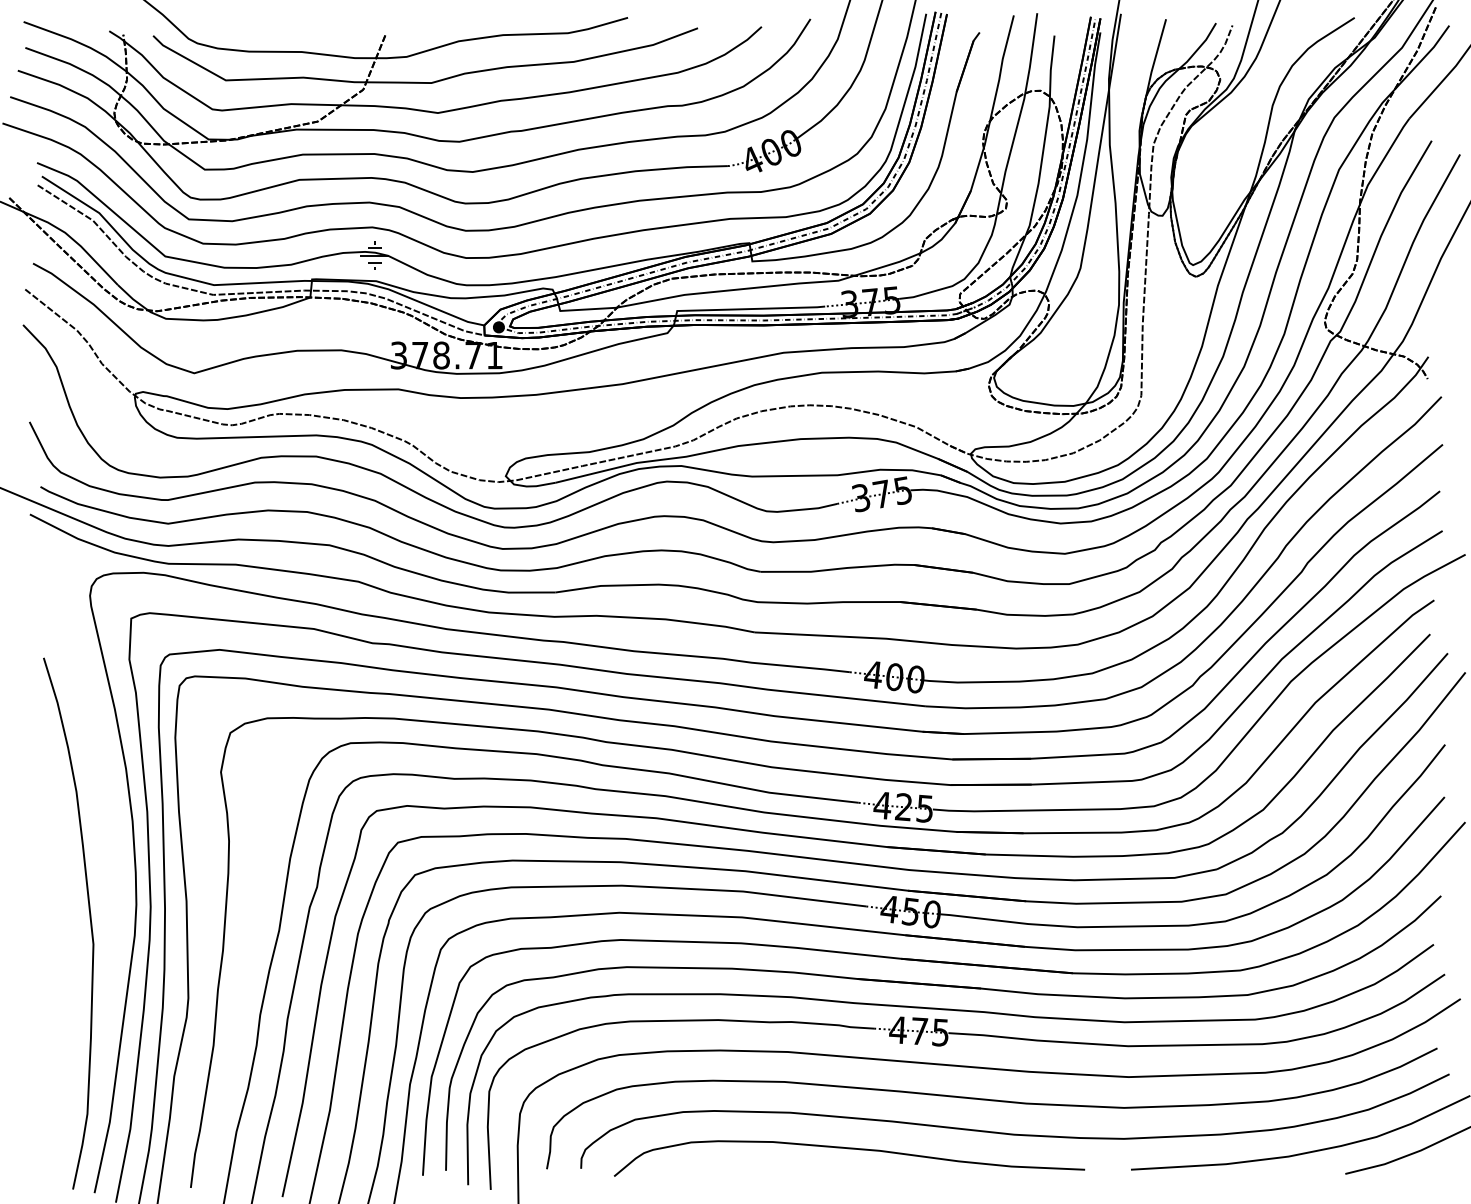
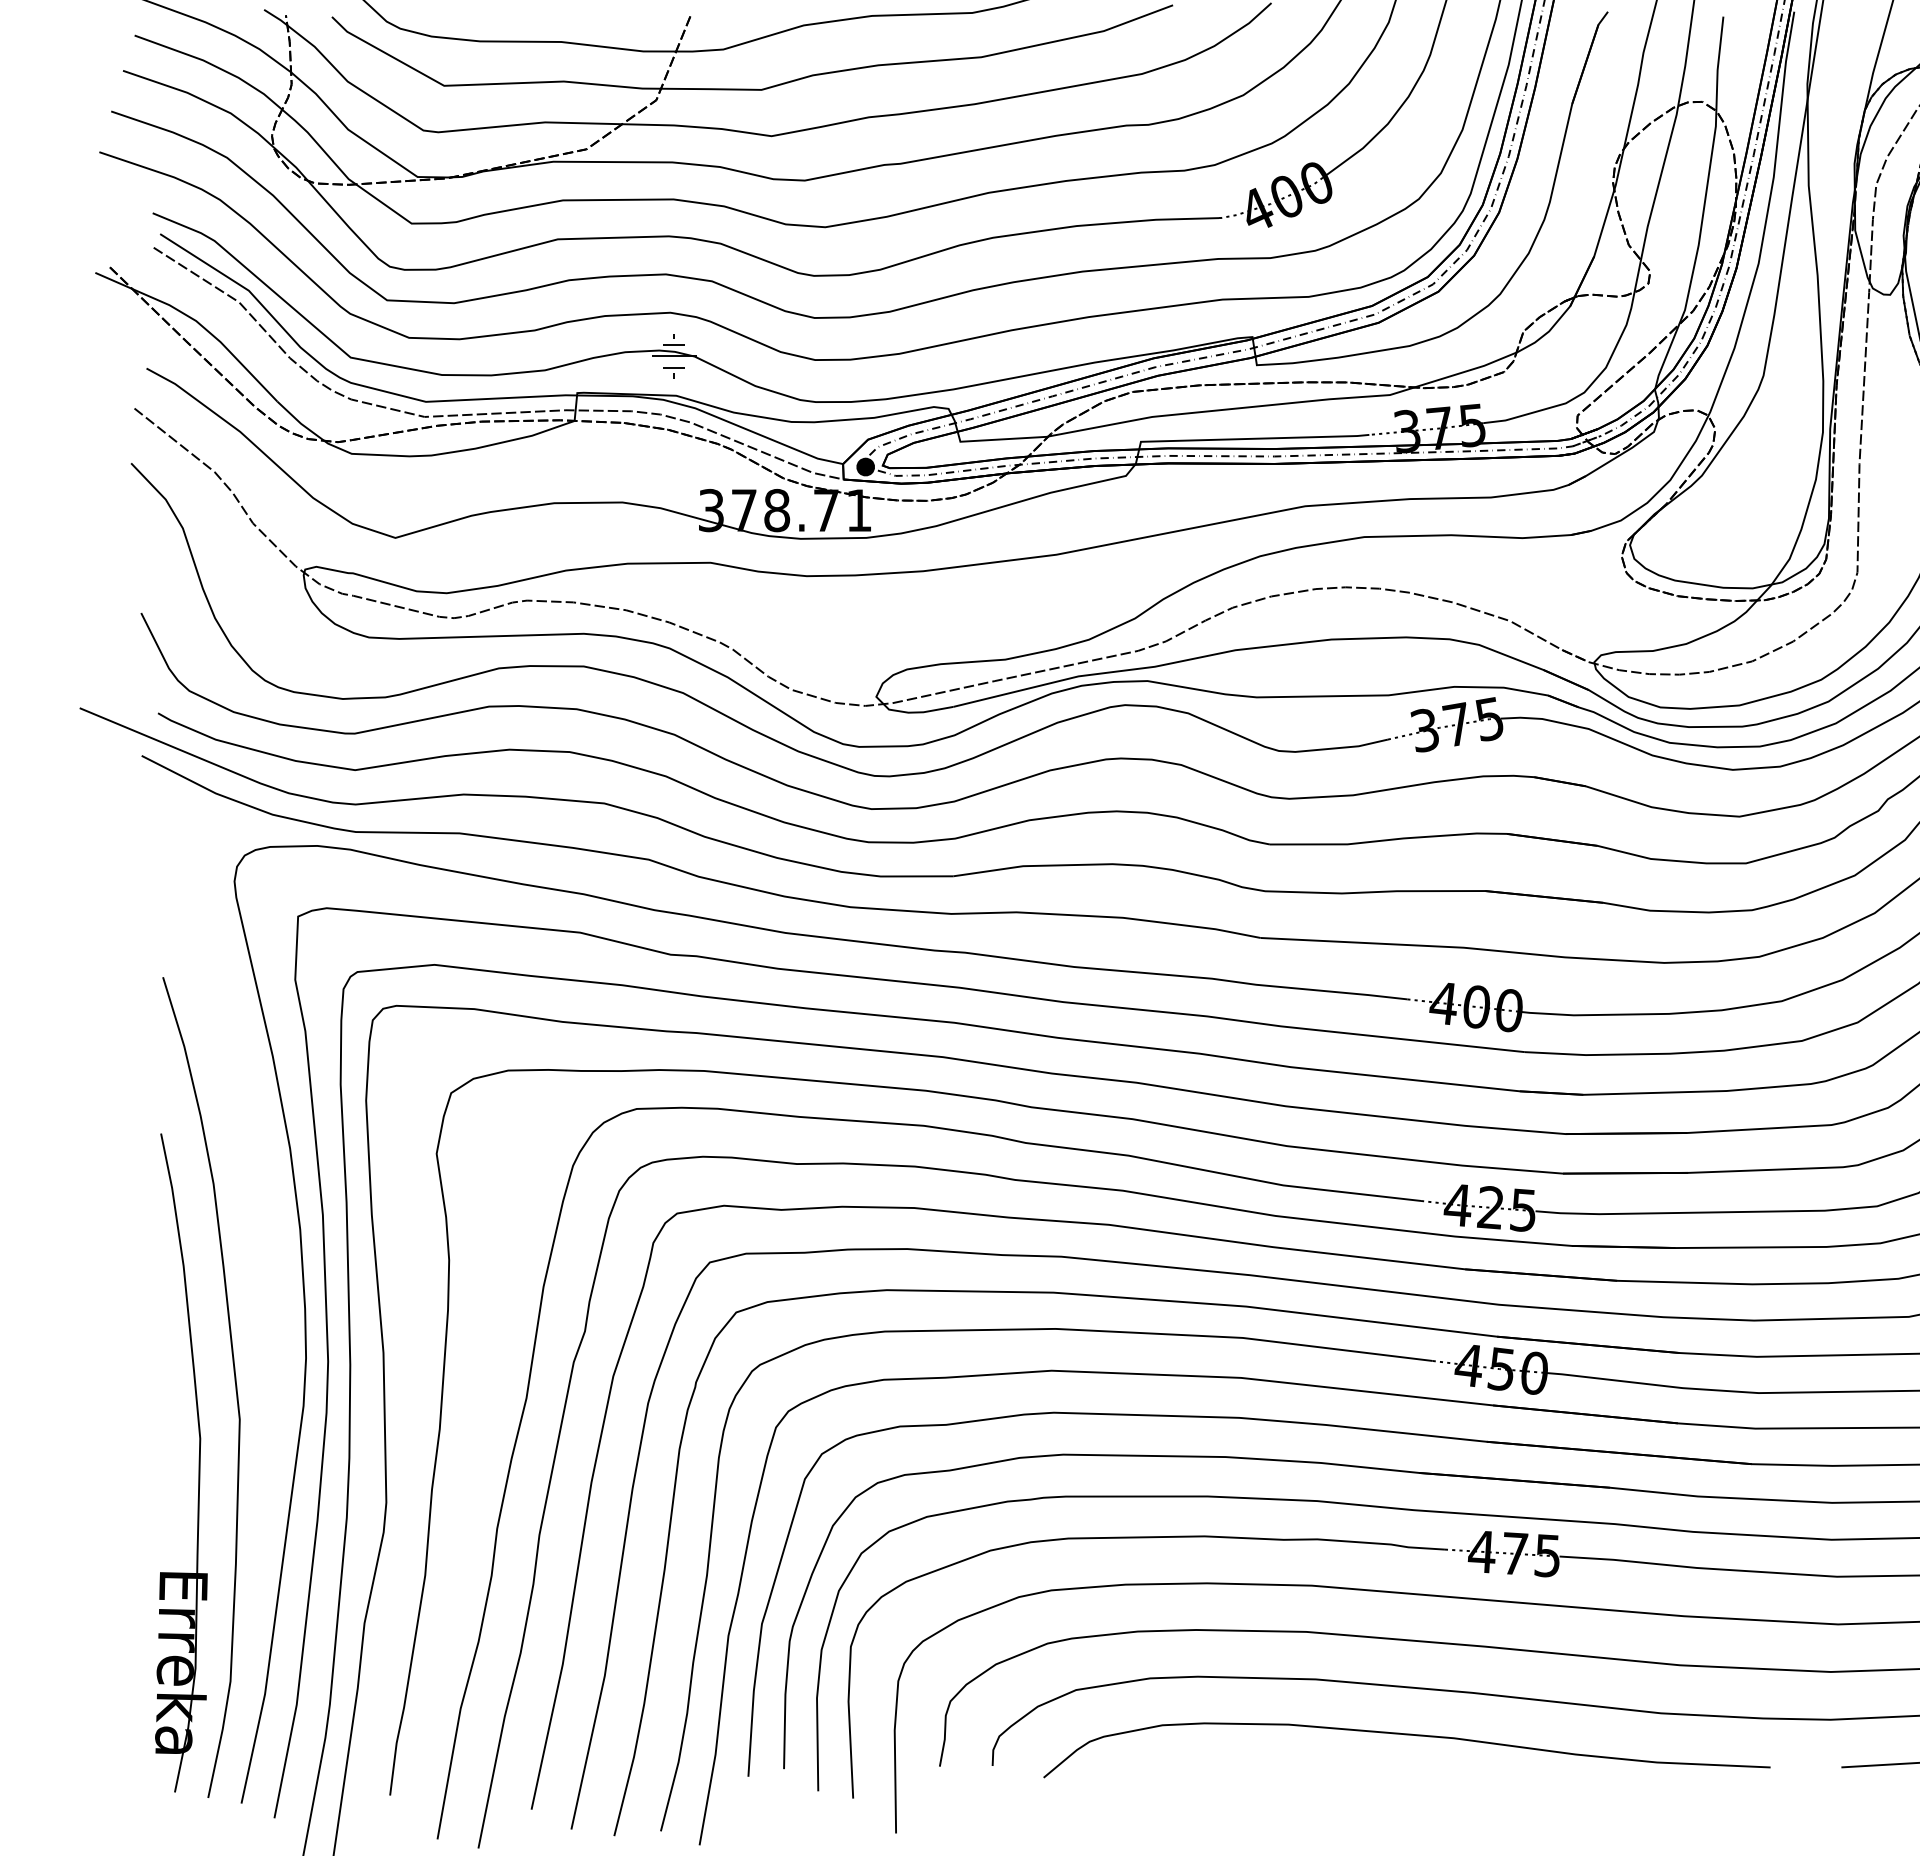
part: (66, 972) -> (198, 1462), added

